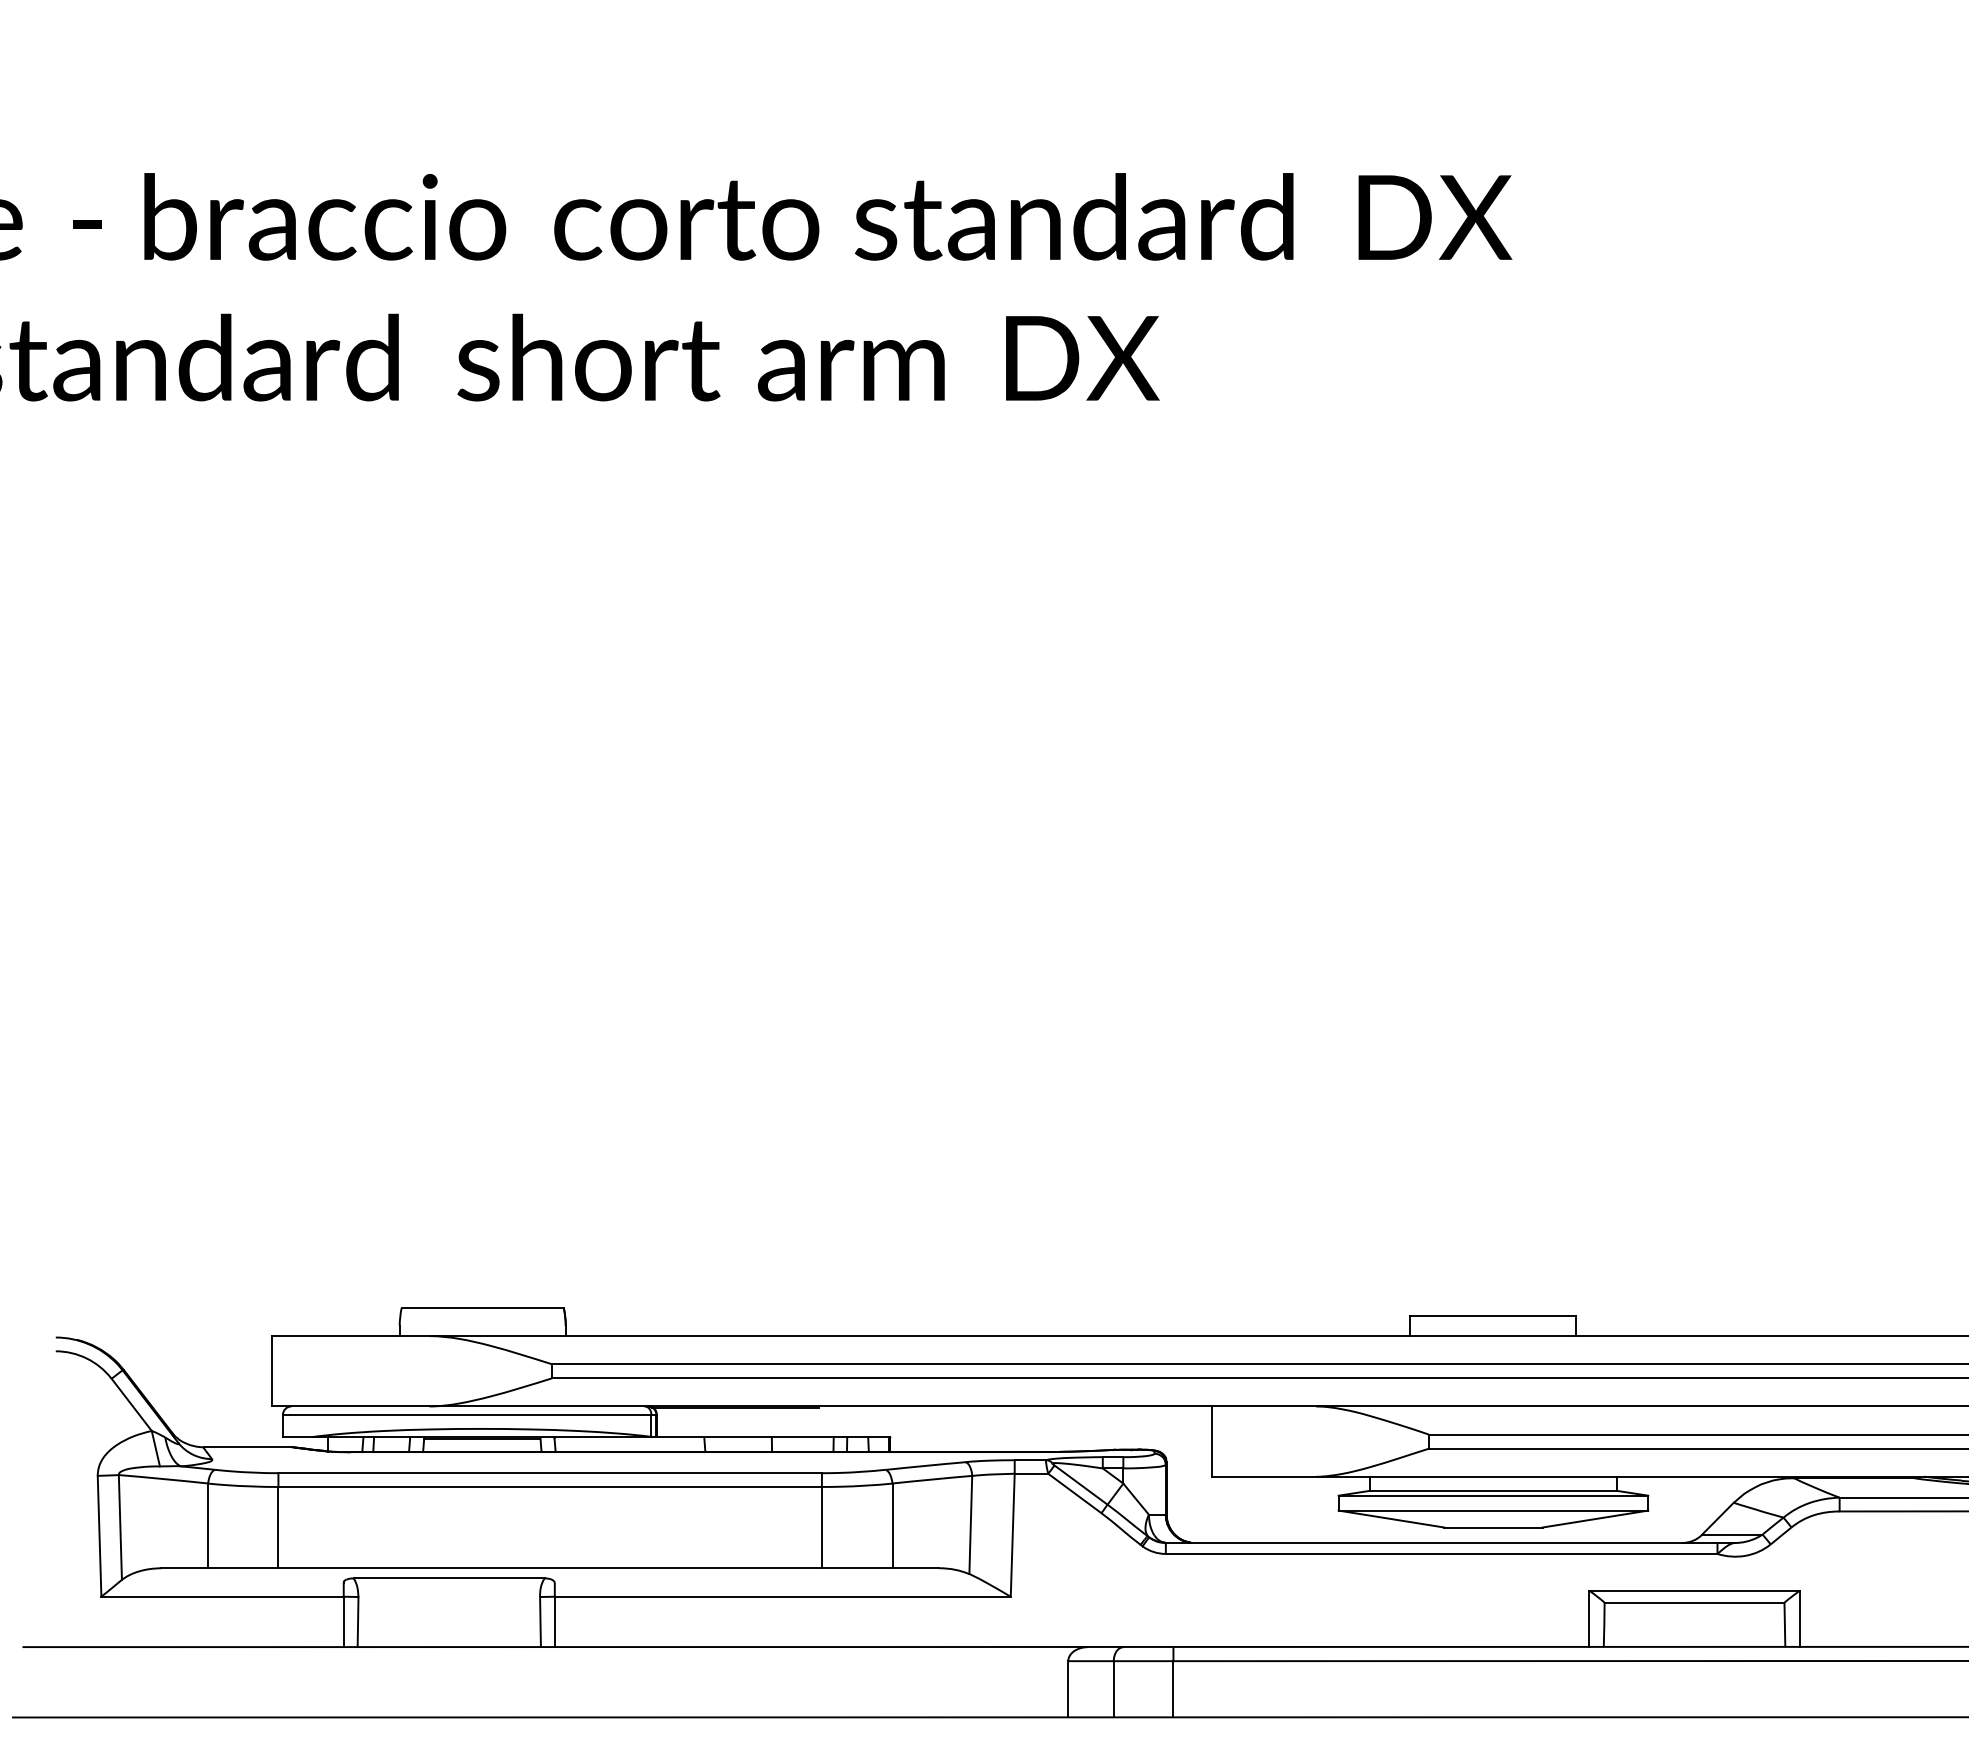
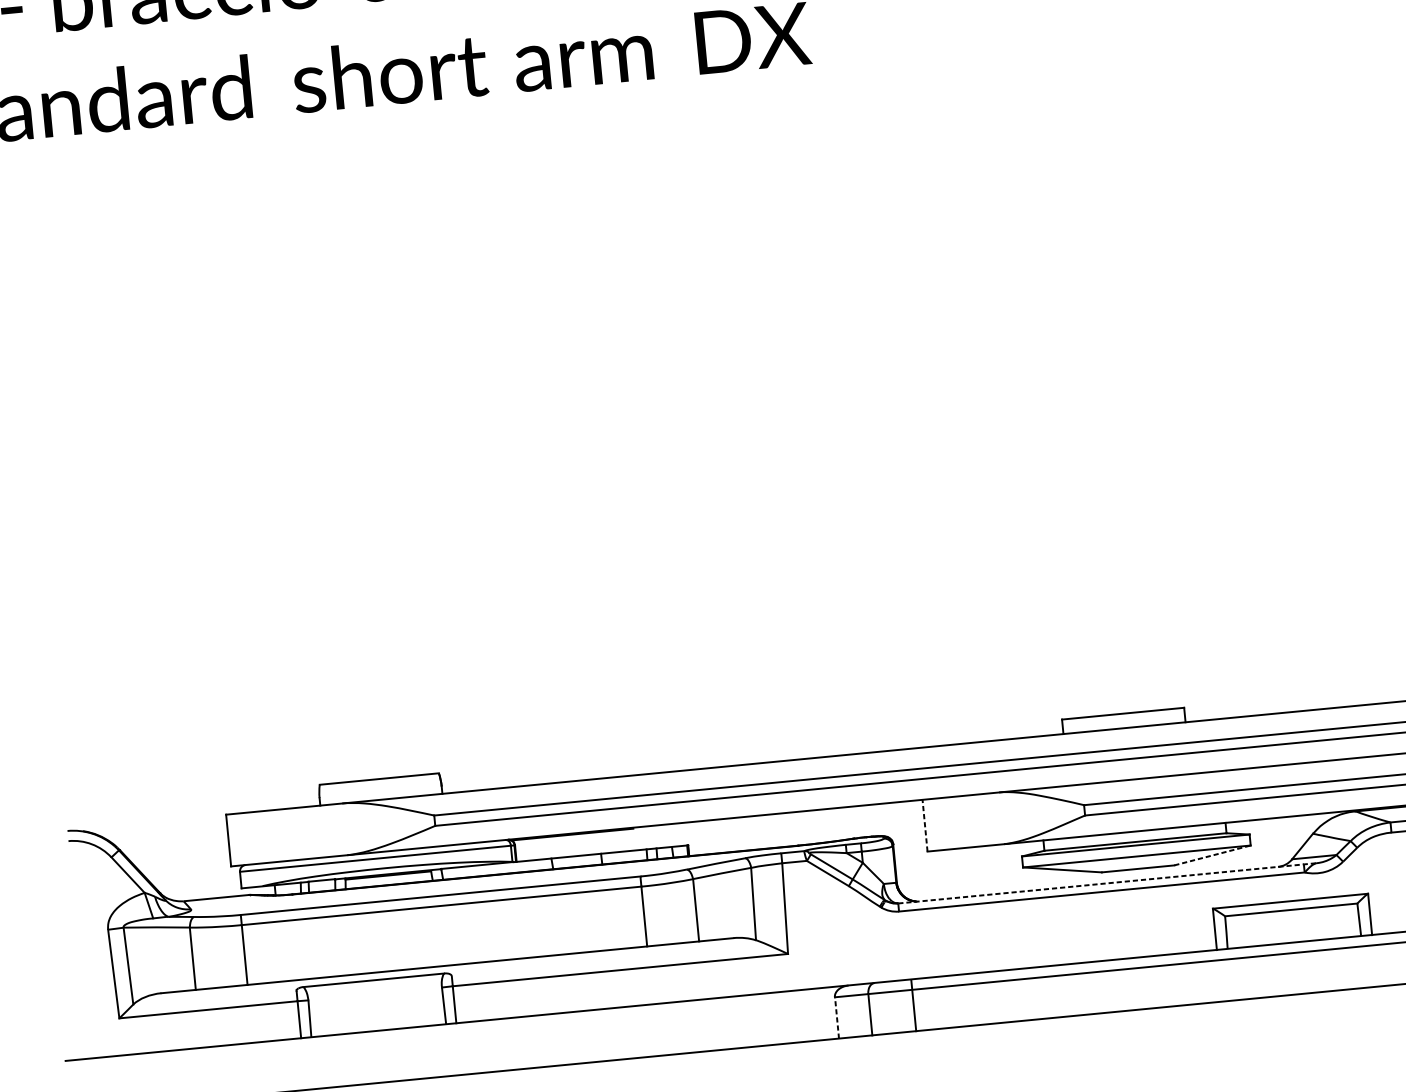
line: (1212, 1441) -> (925, 825), solid -> dashed
line: (1595, 1518) -> (1212, 855), solid -> dashed
line: (1450, 1542) -> (1107, 882), solid -> dashed
line: (1068, 1688) -> (837, 1017), solid -> dashed

